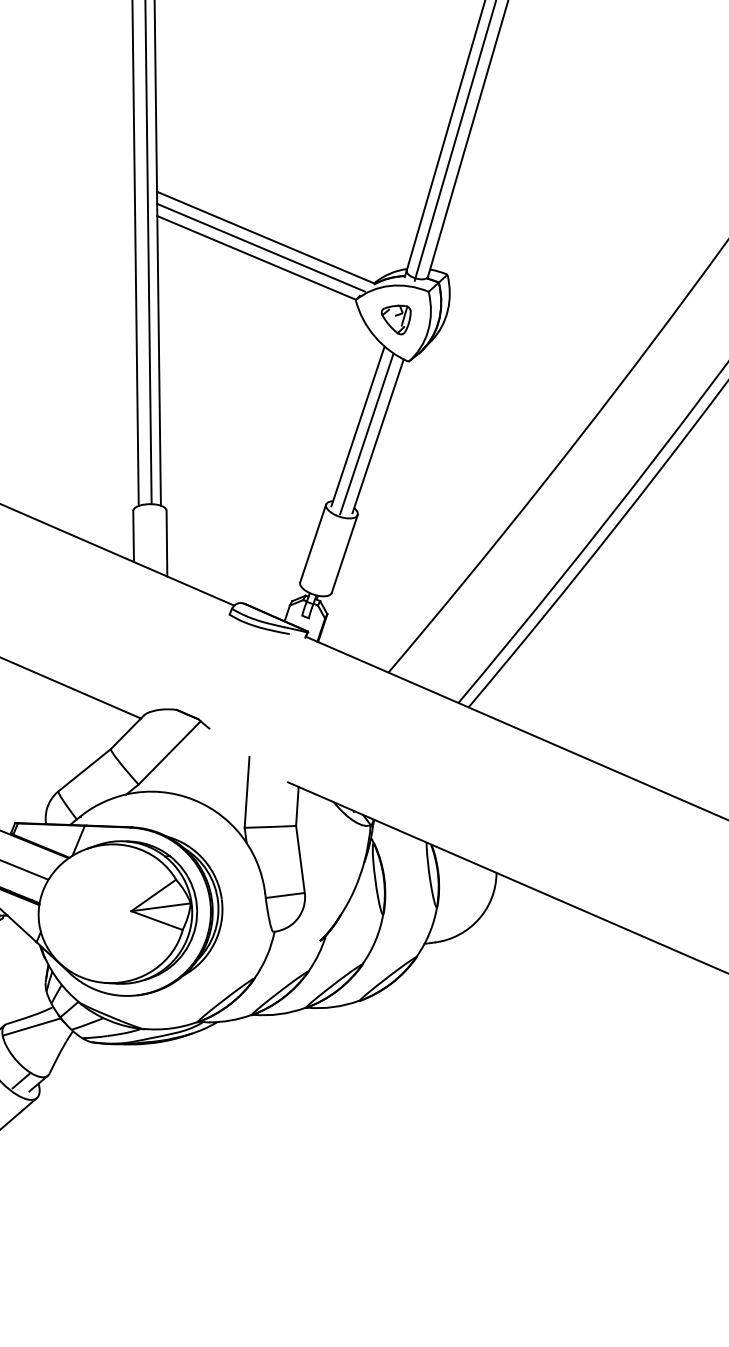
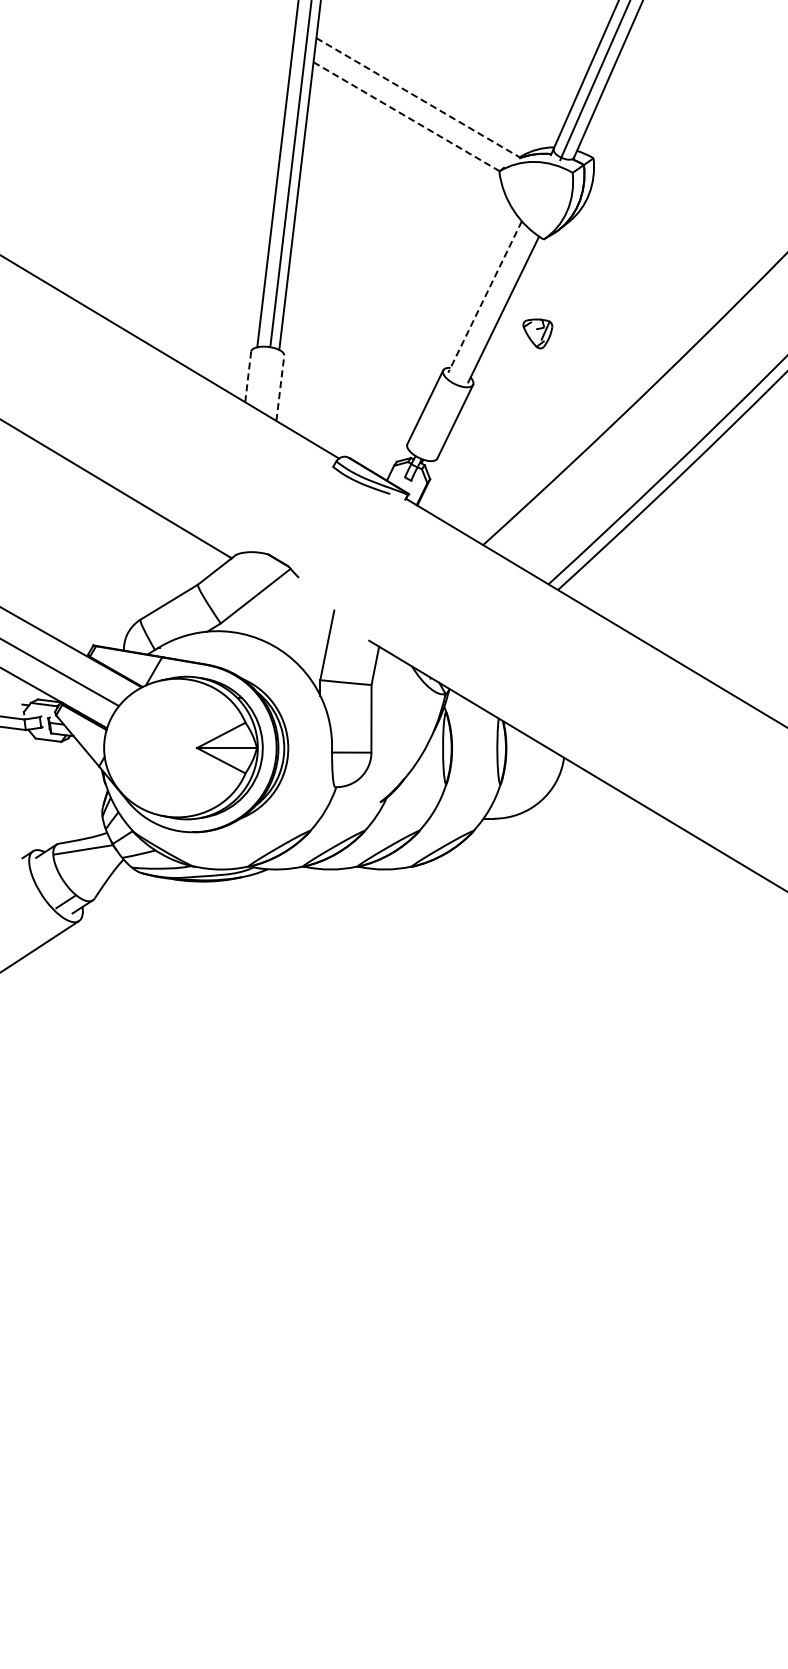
line: (266, 238) -> (418, 98), solid -> dashed
line: (261, 247) -> (412, 107), removed
line: (256, 257) -> (406, 116), solid -> dashed
part: (396, 319) -> (537, 333), moved
line: (357, 426) -> (484, 297), solid -> dashed
line: (366, 433) -> (492, 305), removed
line: (133, 536) -> (248, 376), solid -> dashed
line: (167, 543) -> (280, 388), solid -> dashed

